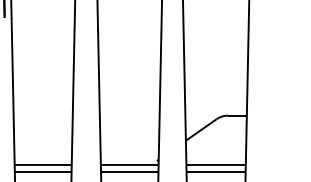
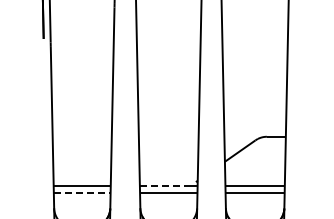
line: (123, 164) -> (162, 185), solid -> dashed
line: (43, 172) -> (82, 193), solid -> dashed

